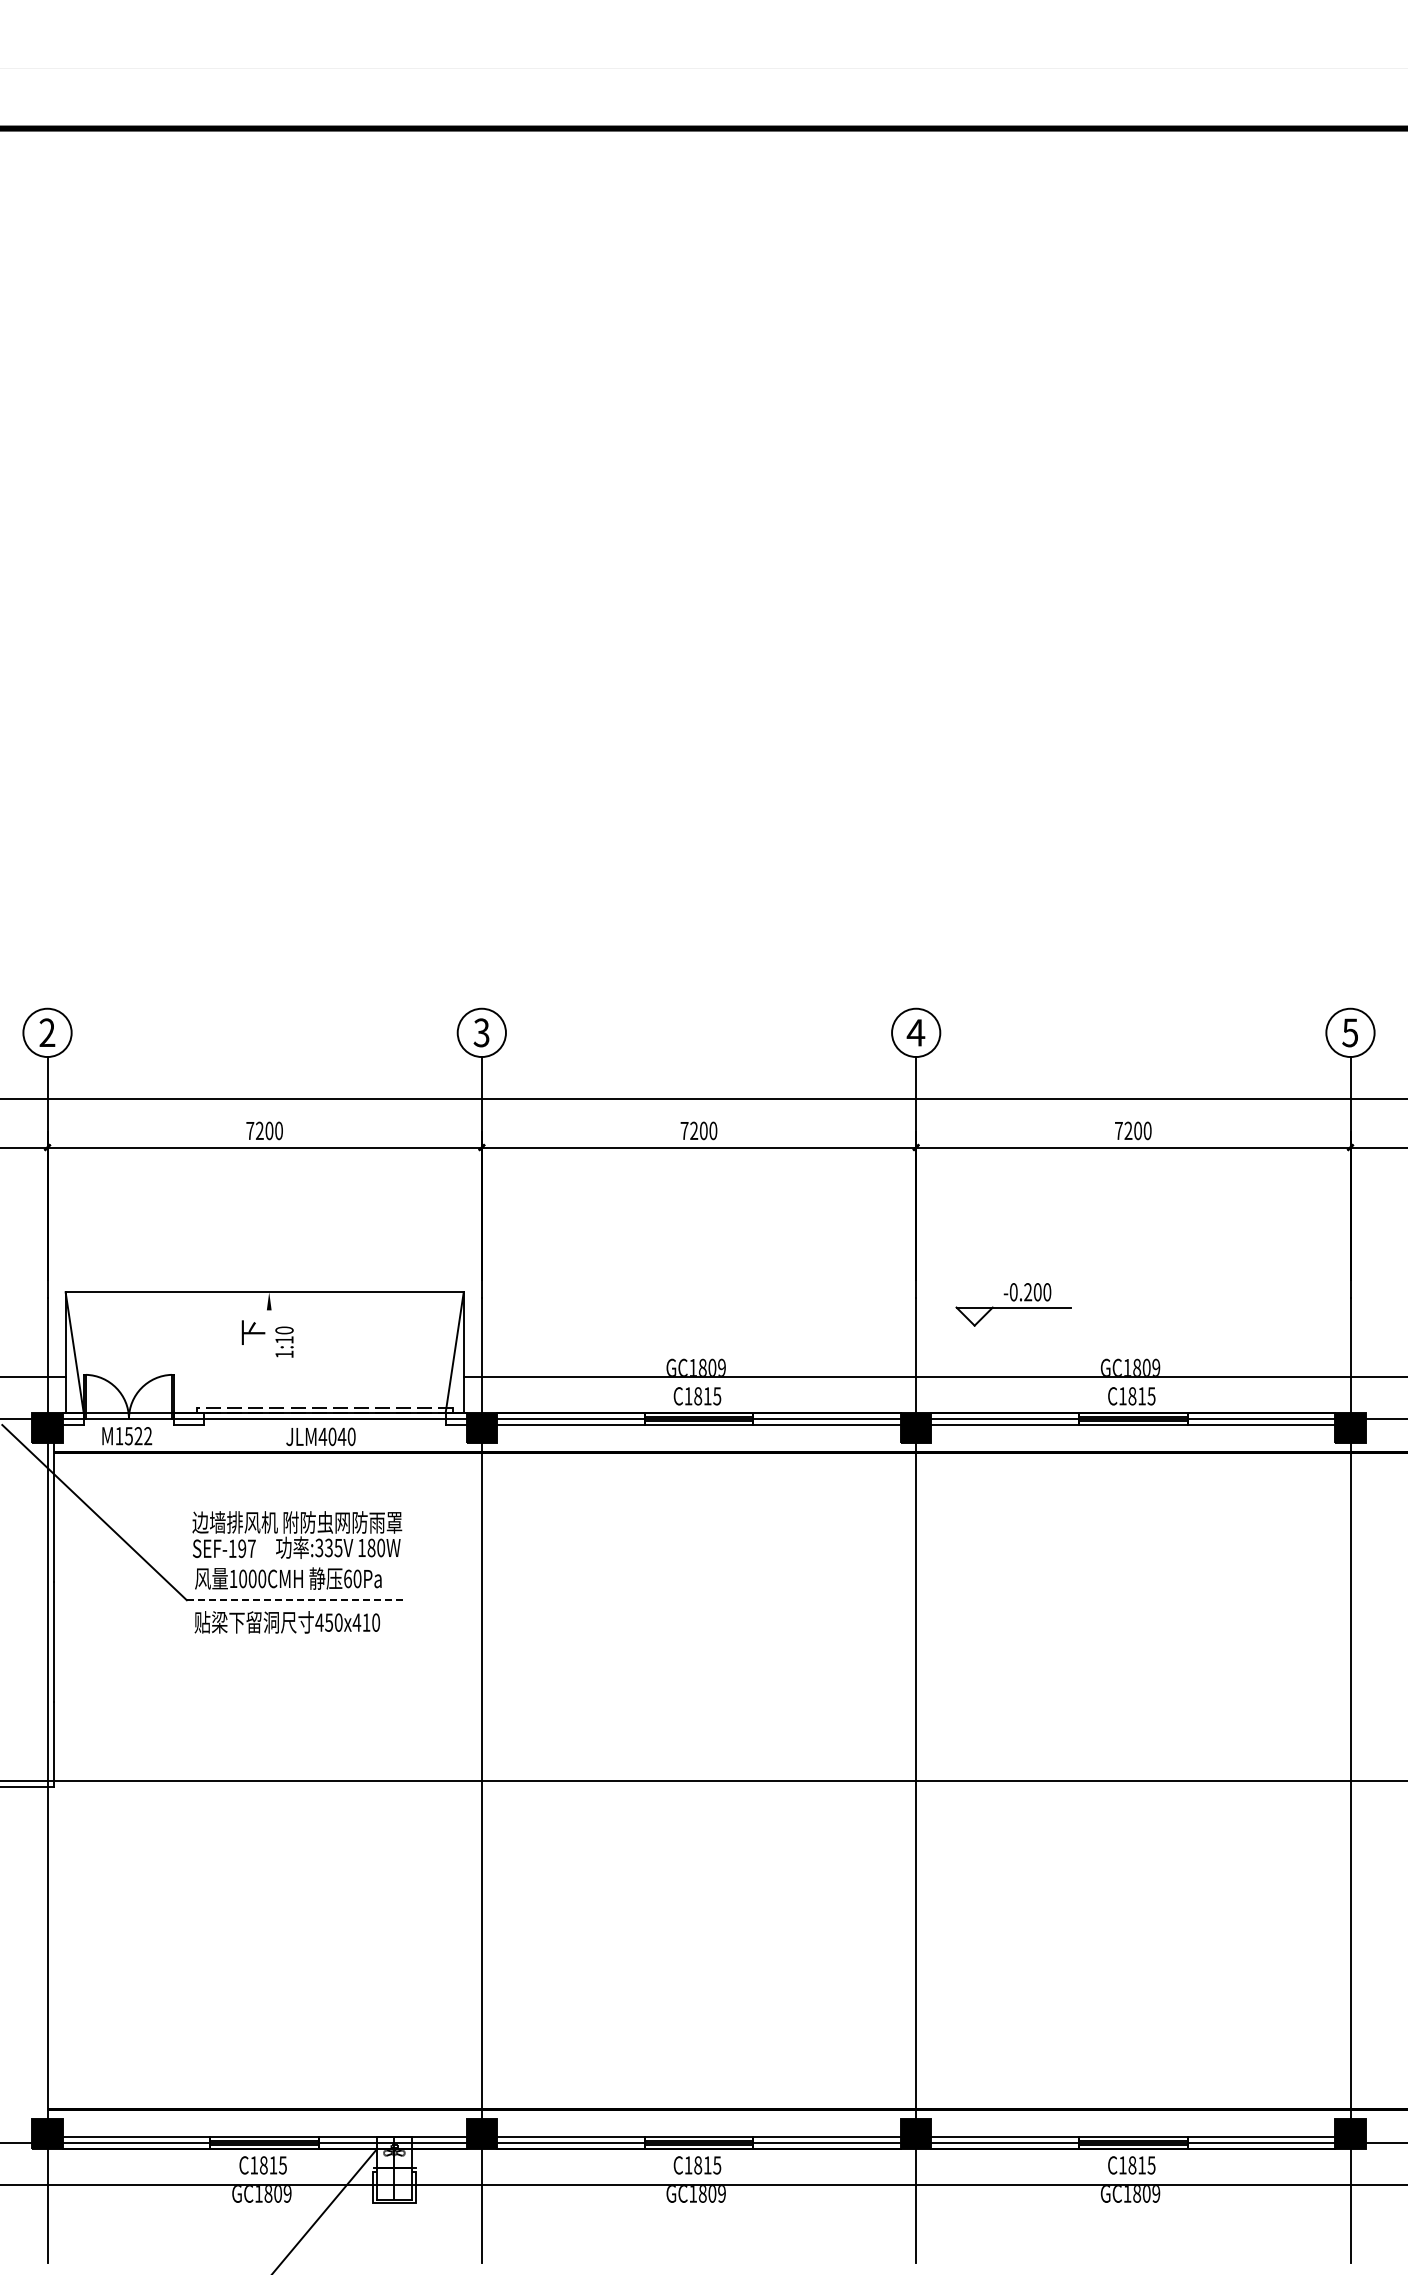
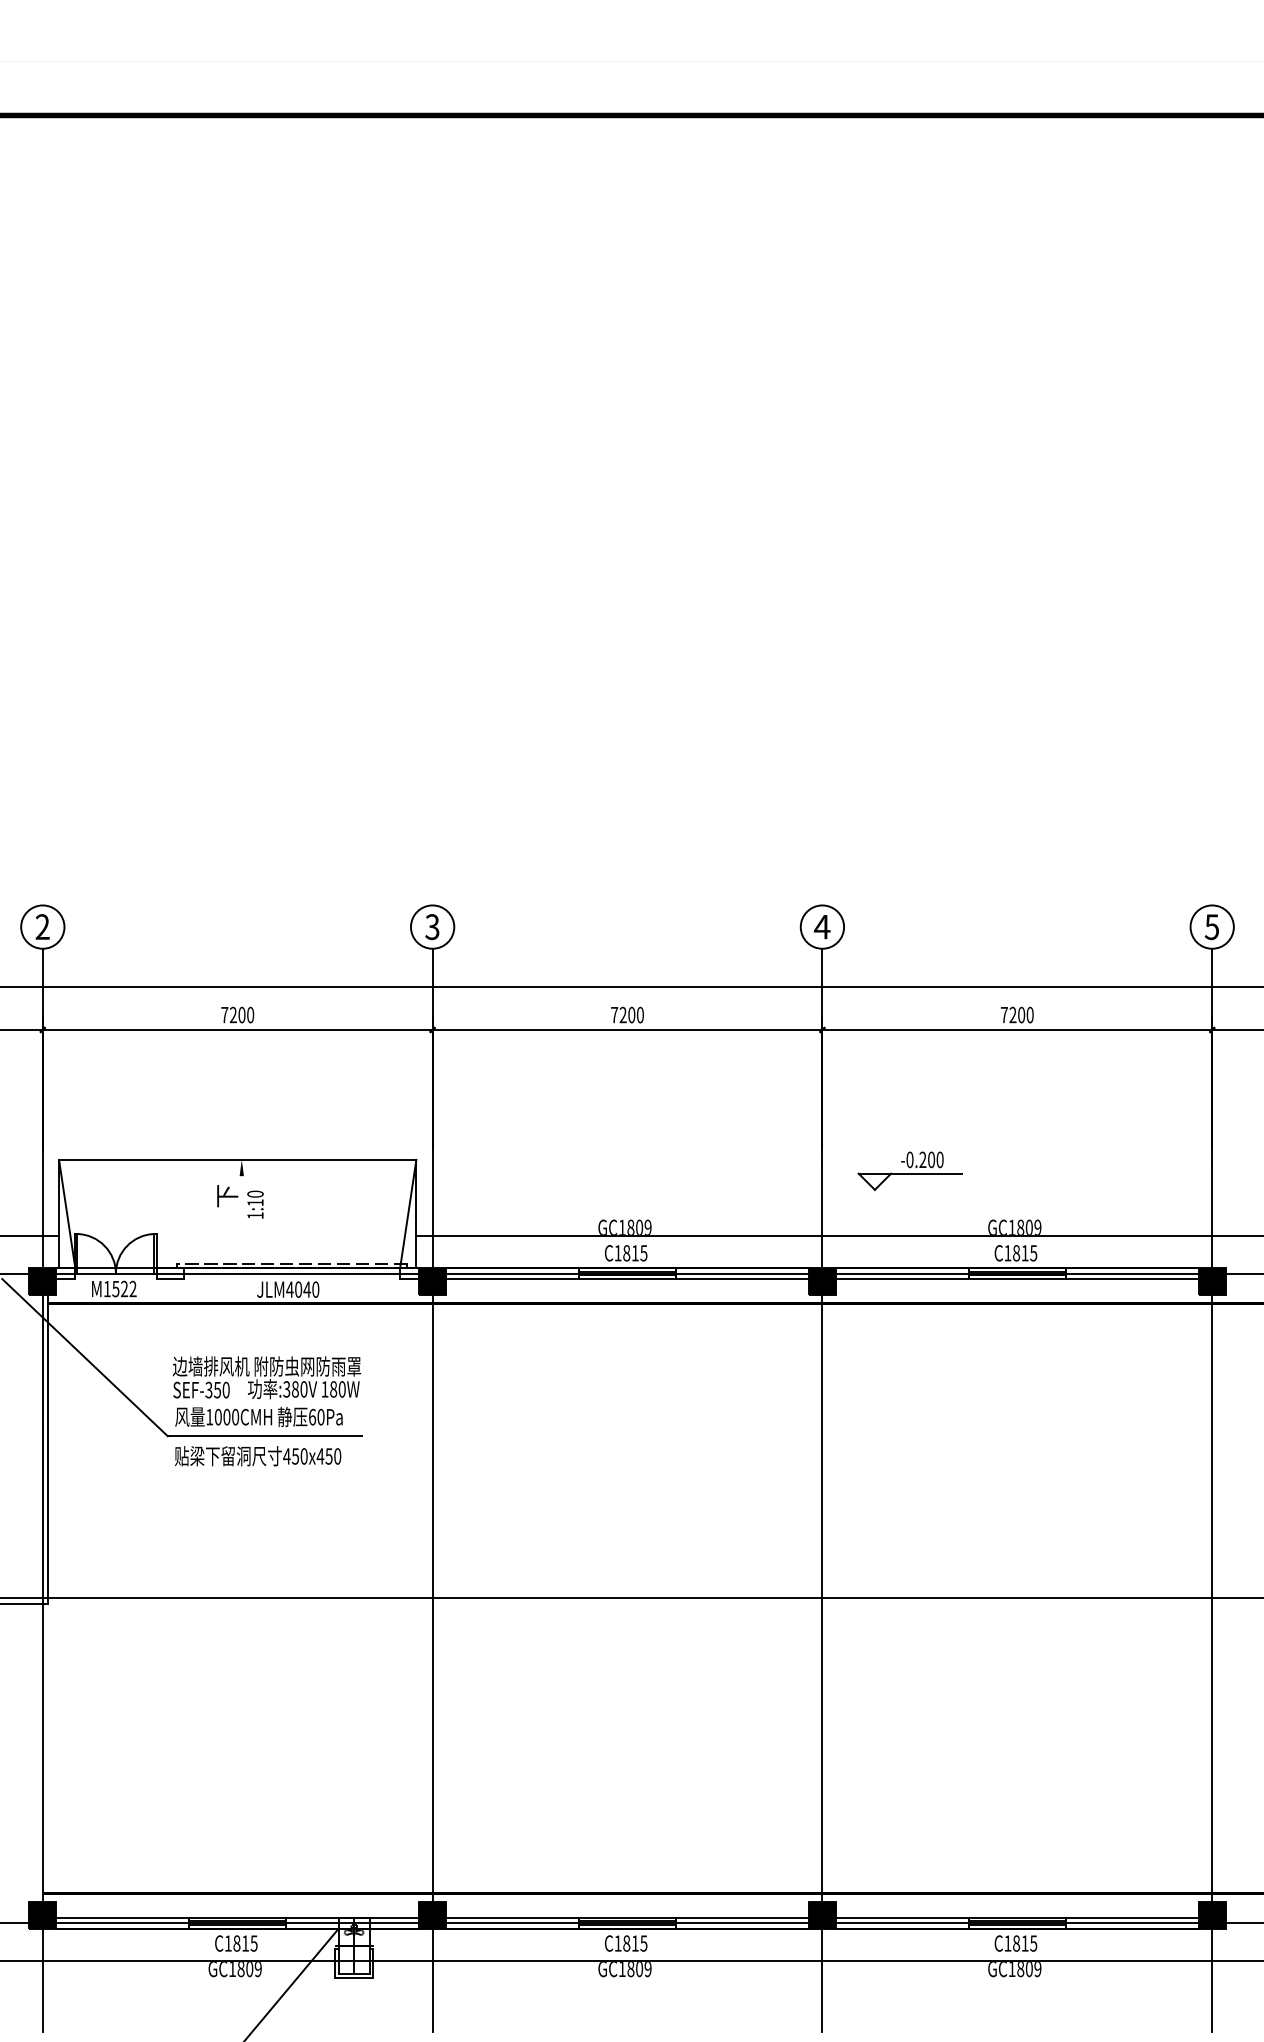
text: (333, 1547) -> (299, 1388), :335V -> :380V
text: (241, 1548) -> (216, 1389), SEF-197 -> SEF-350
line: (295, 1600) -> (265, 1436), dashed -> solid
text: (366, 1622) -> (329, 1456), 450x410 -> 450x450

